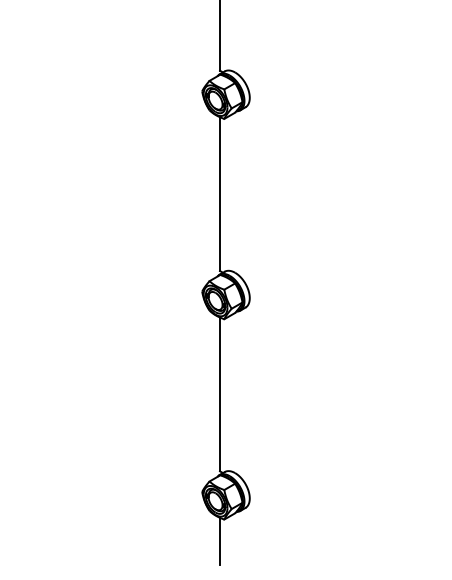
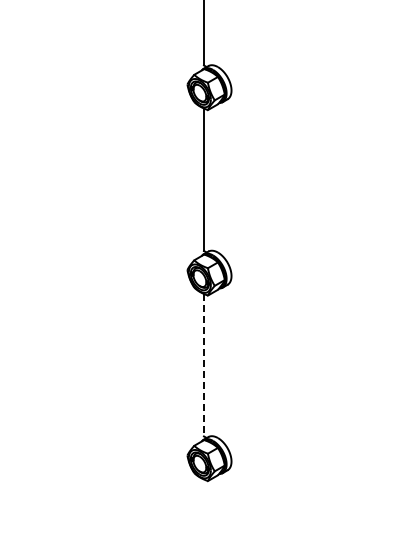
line: (219, 394) -> (203, 365), solid -> dashed
line: (219, 541) -> (203, 501), removed

